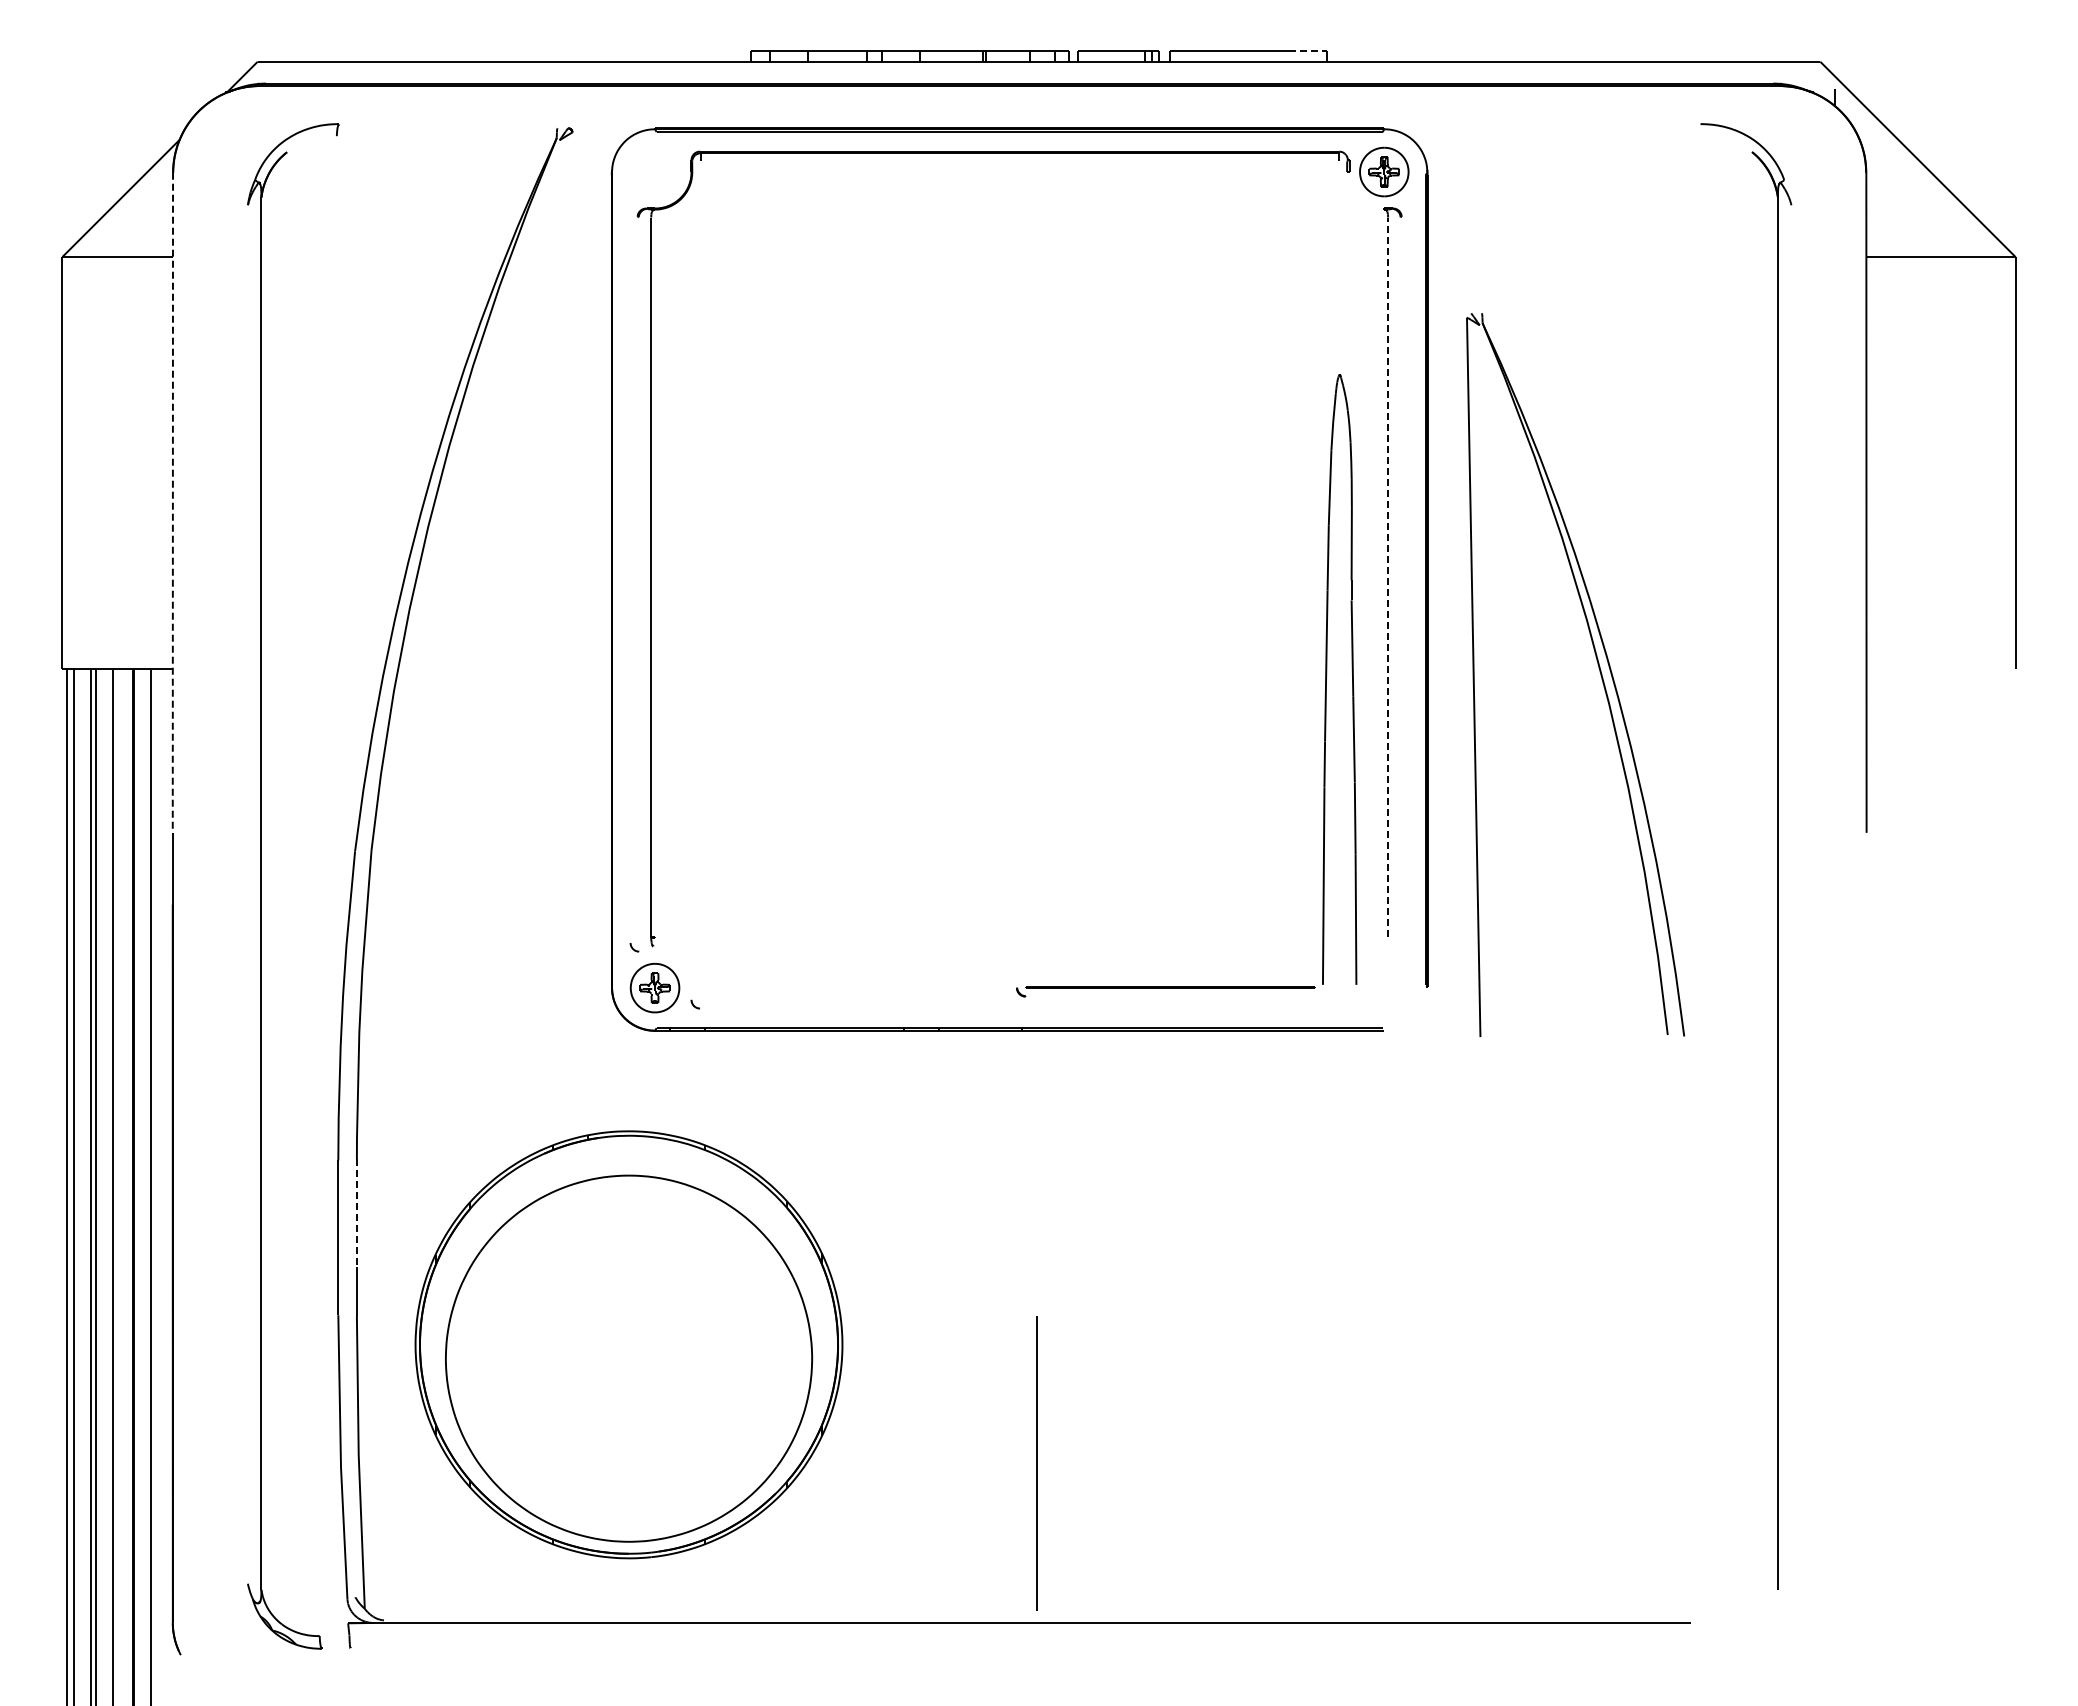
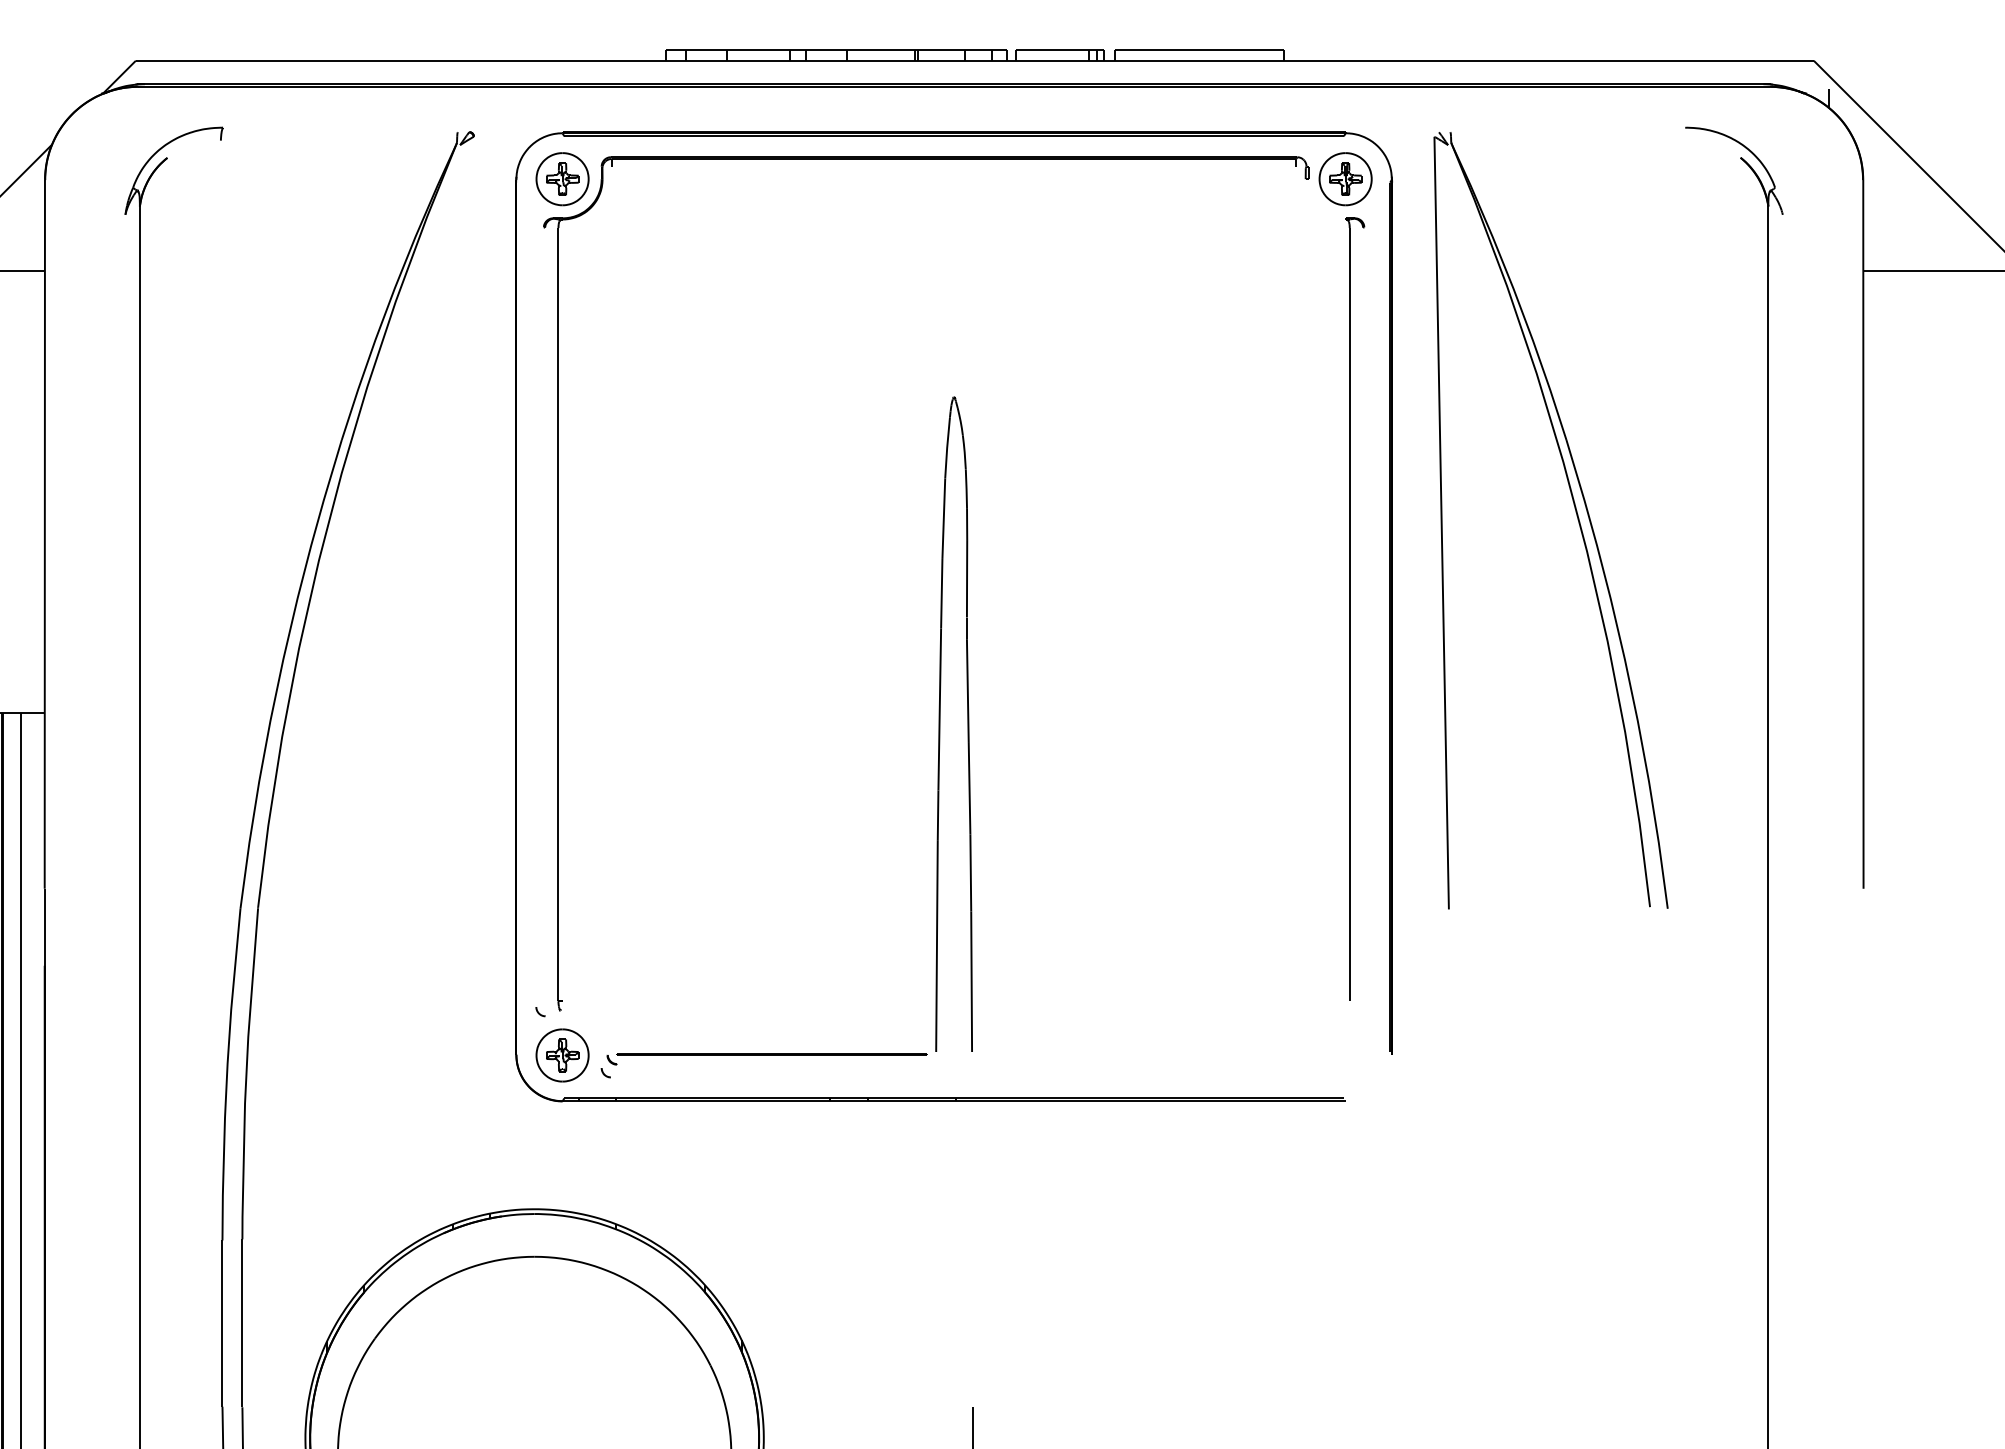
line: (1305, 51) -> (1261, 49), dashed -> solid
part: (654, 171) -> (561, 178), added
line: (172, 503) -> (44, 535), dashed -> solid
line: (1388, 577) -> (1350, 614), dashed -> solid
part: (1598, 668) -> (1575, 513), moved
part: (1324, 695) -> (937, 741), moved
line: (356, 1213) -> (242, 1297), dashed -> solid

